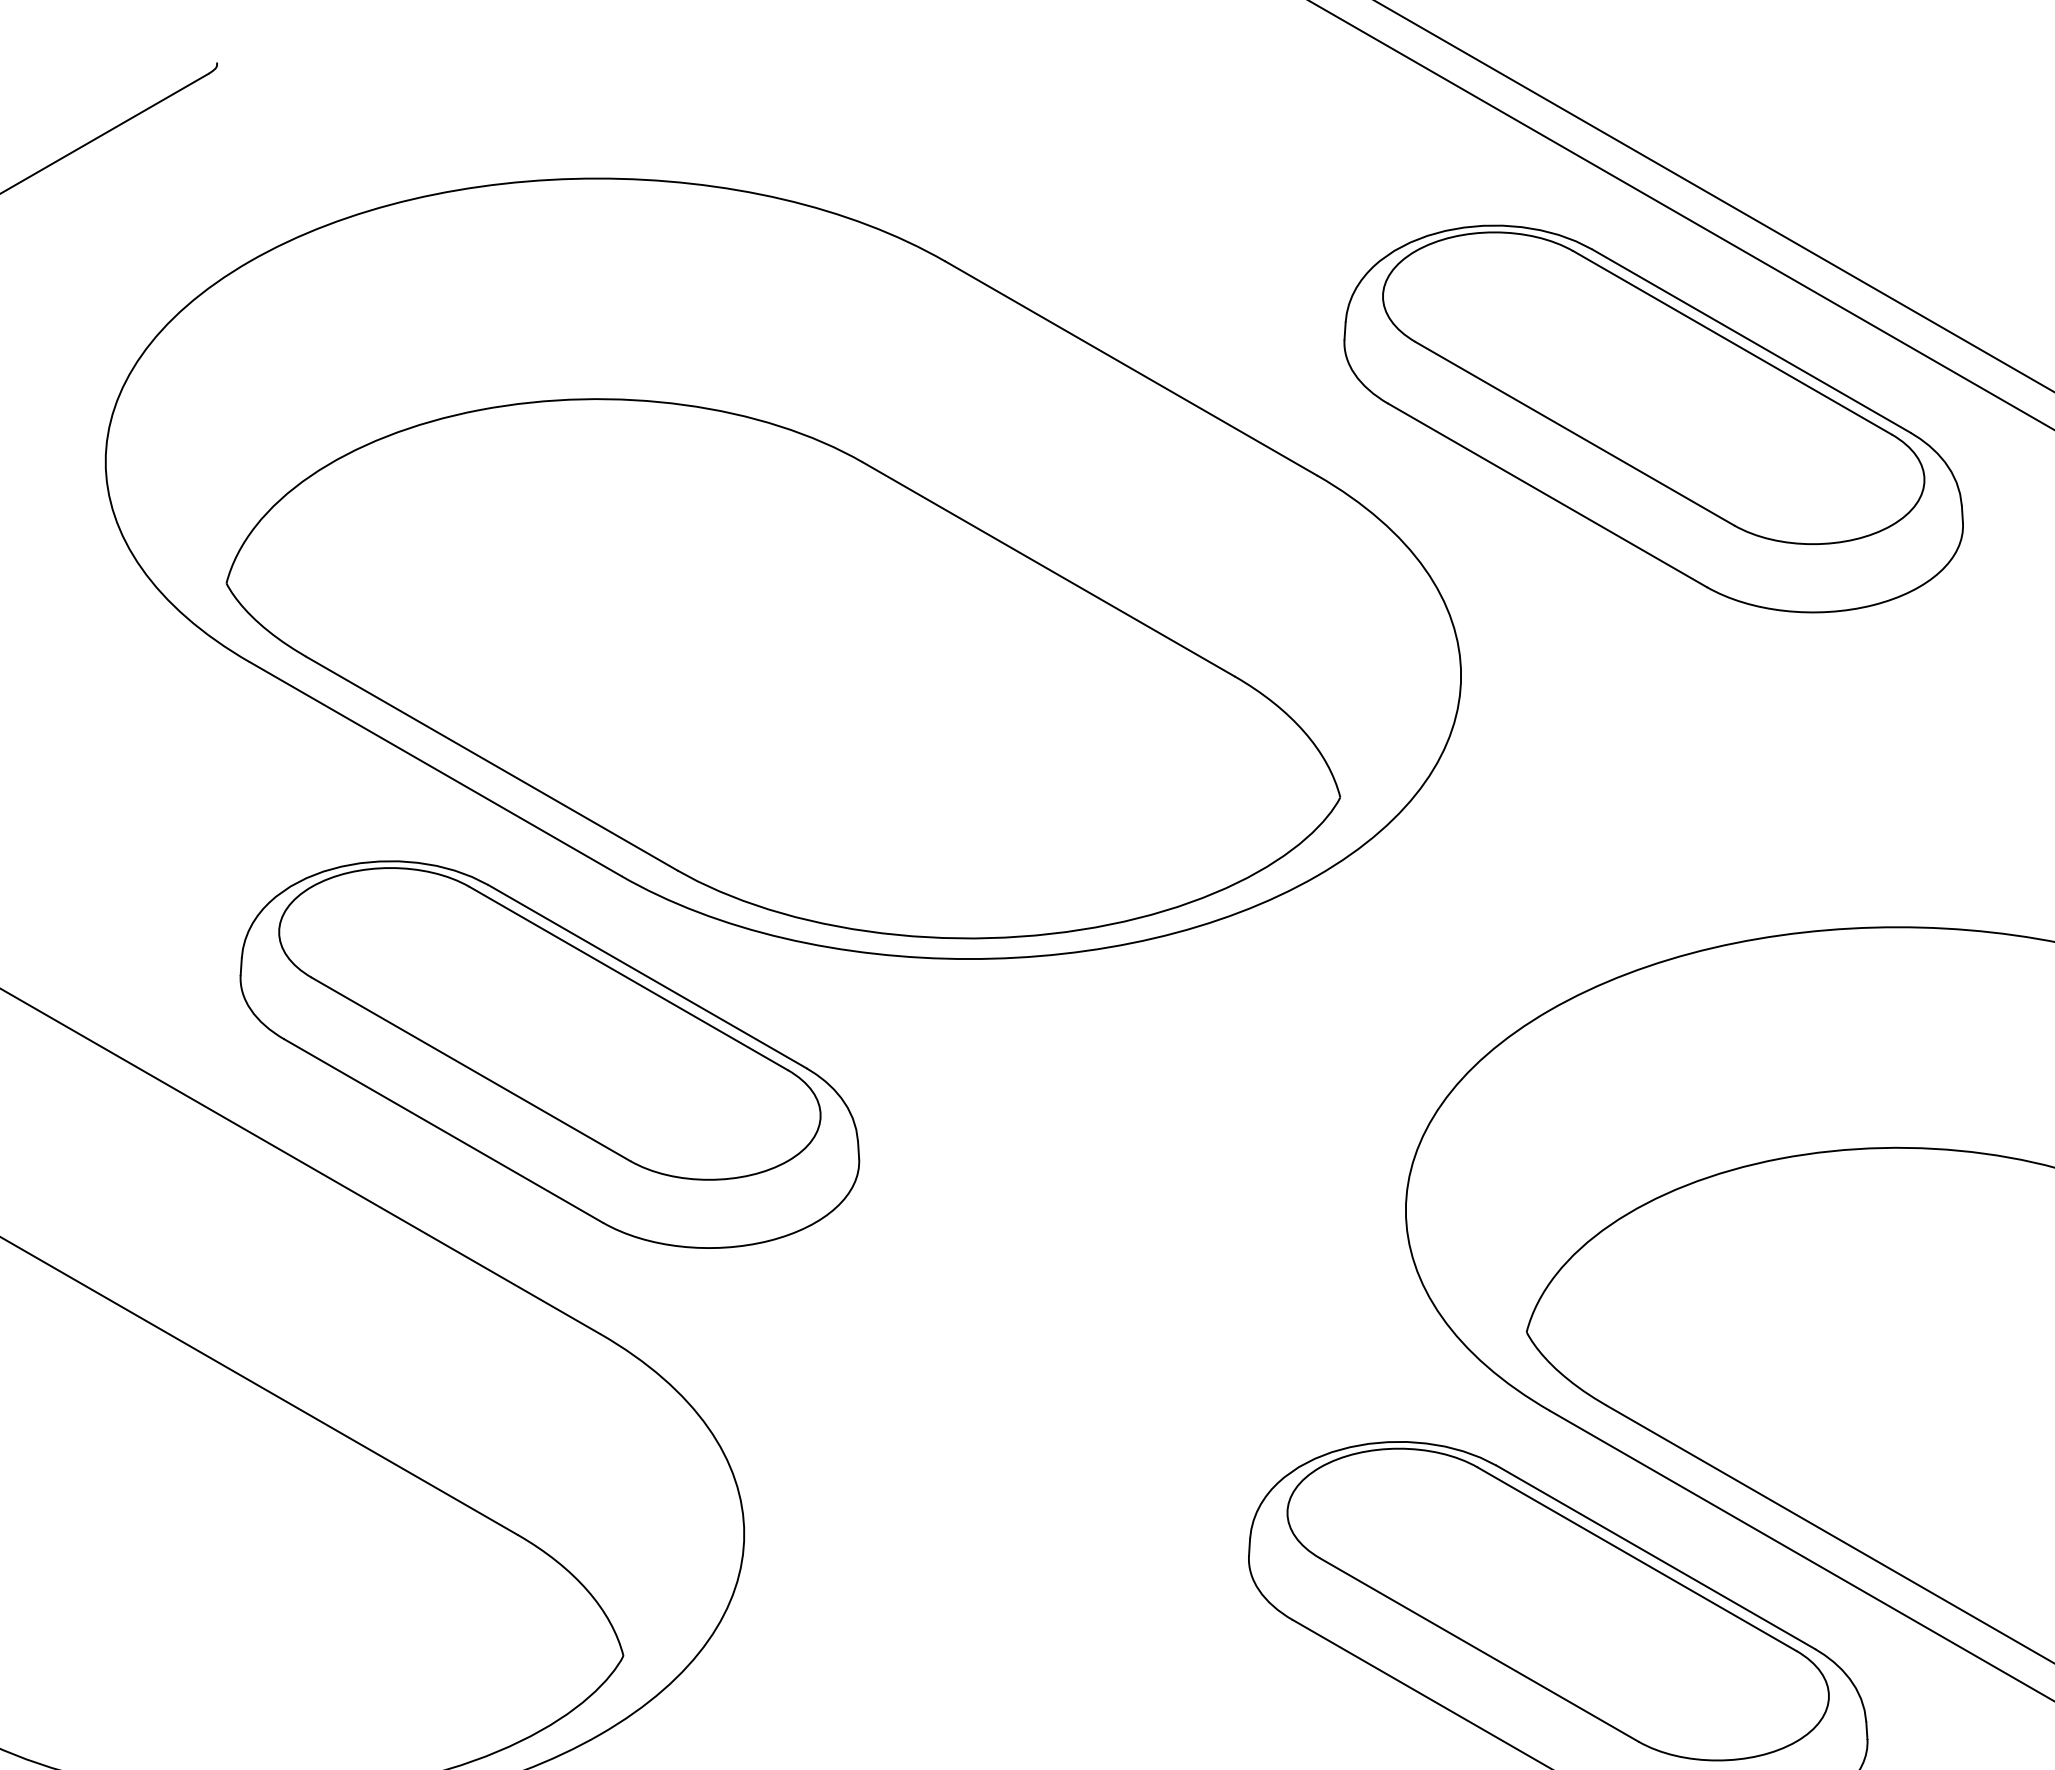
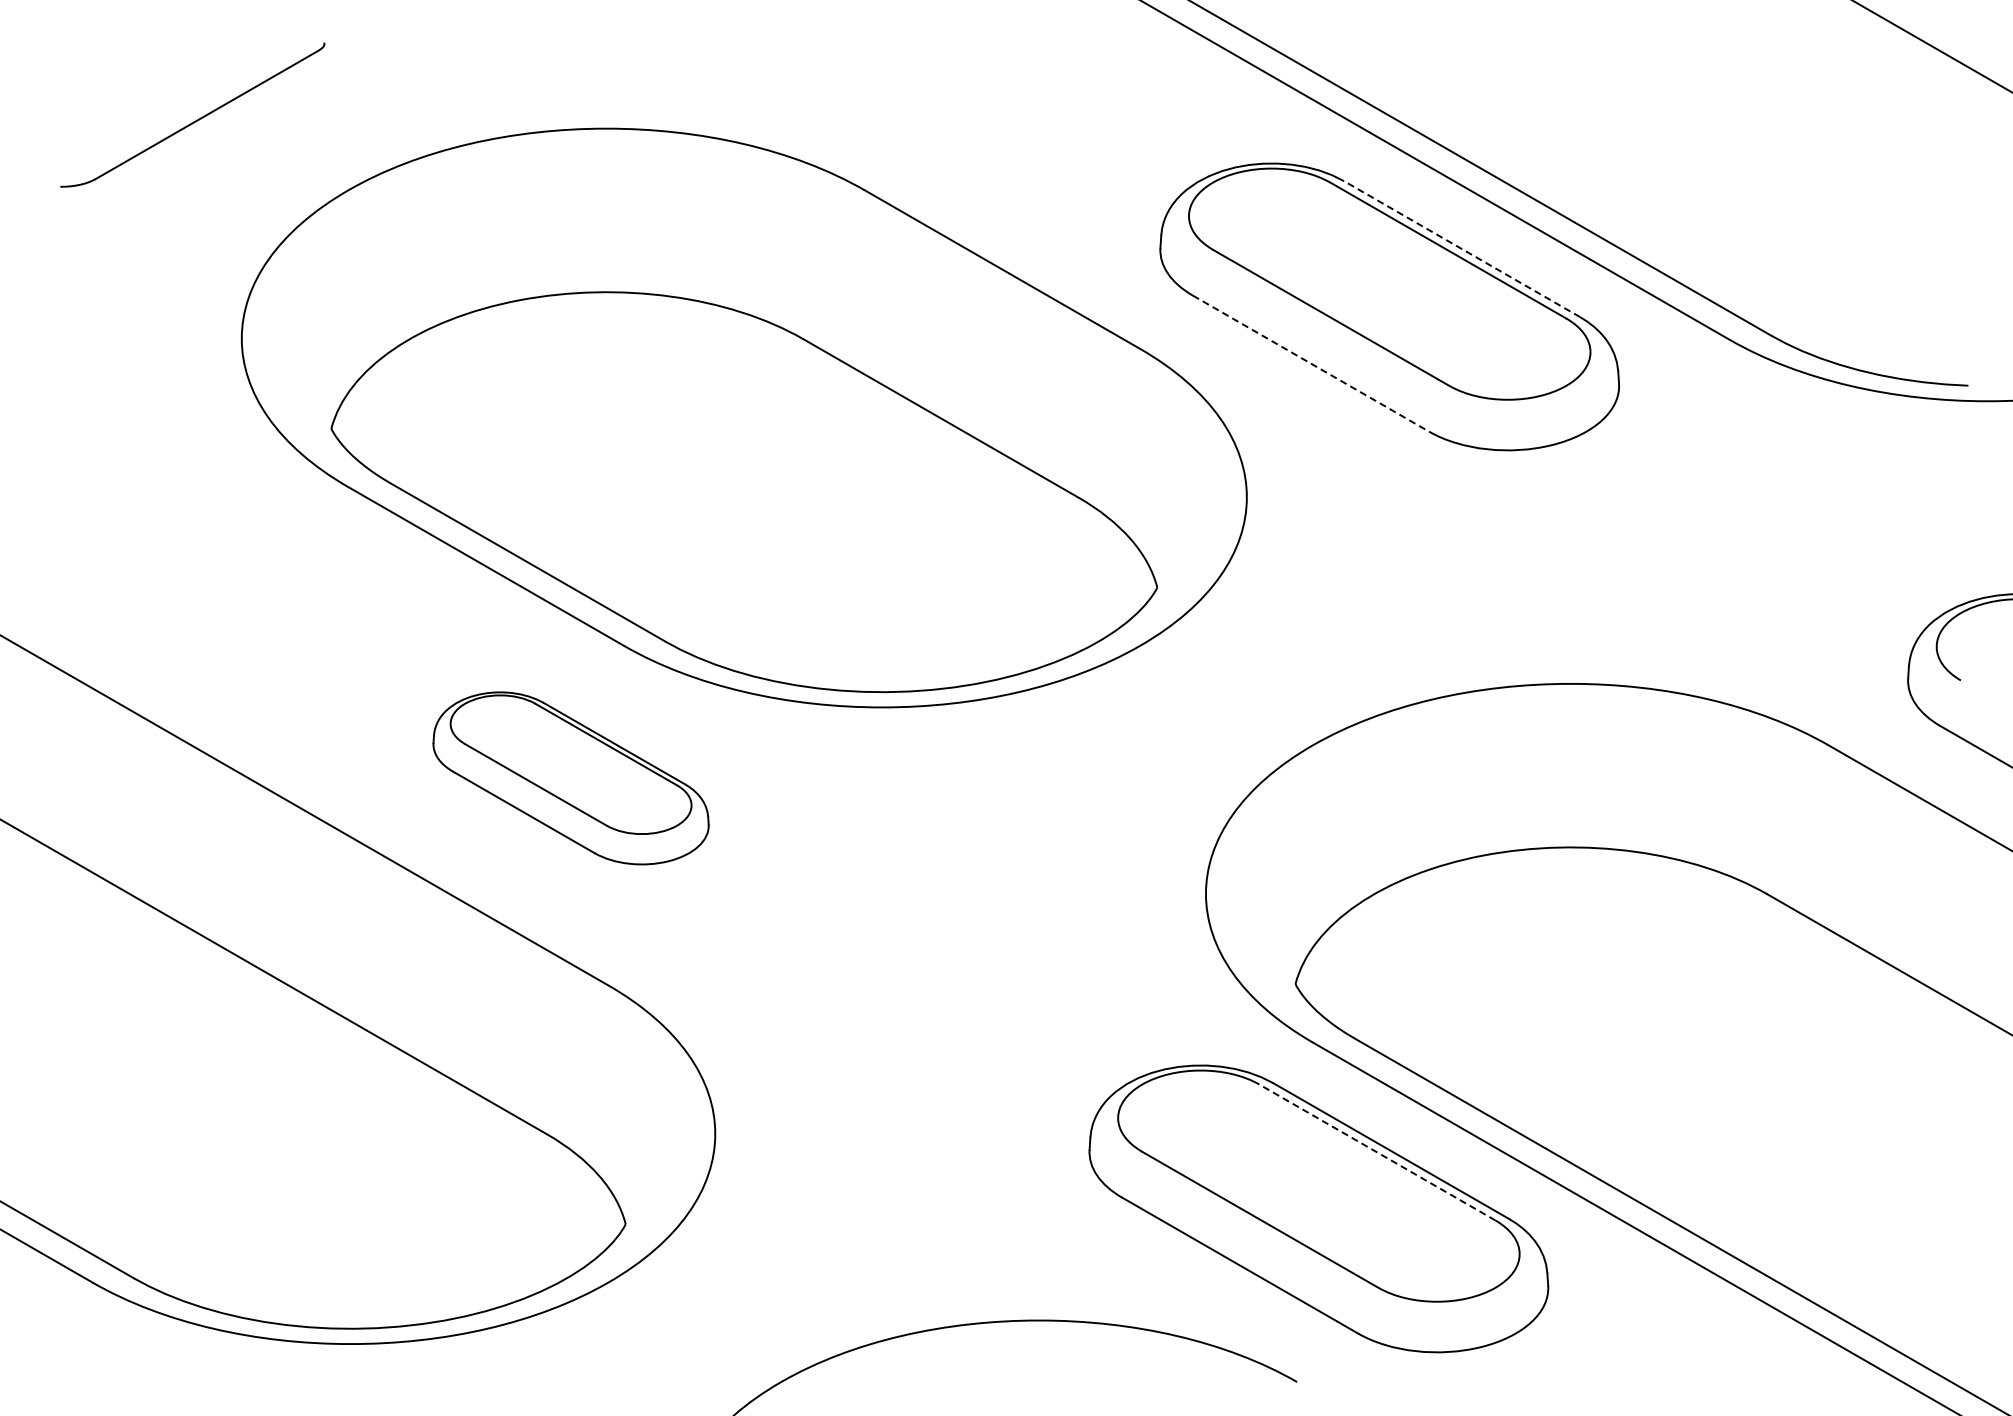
line: (1750, 340) -> (1461, 248), solid -> dashed
line: (1548, 495) -> (1311, 363), solid -> dashed
part: (548, 1054) -> (570, 778), size x0.6
line: (1635, 1559) -> (1376, 1152), solid -> dashed

